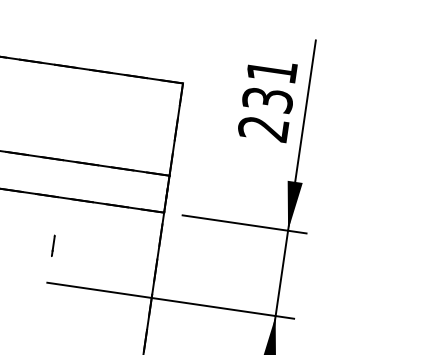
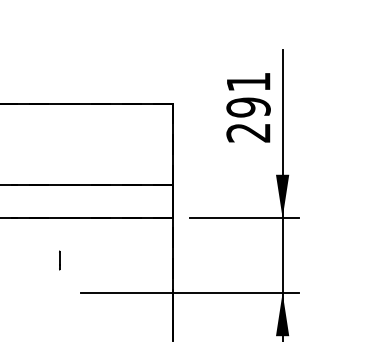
text: (267, 99) -> (248, 107), 231 -> 291
line: (52, 245) -> (59, 260), moved

